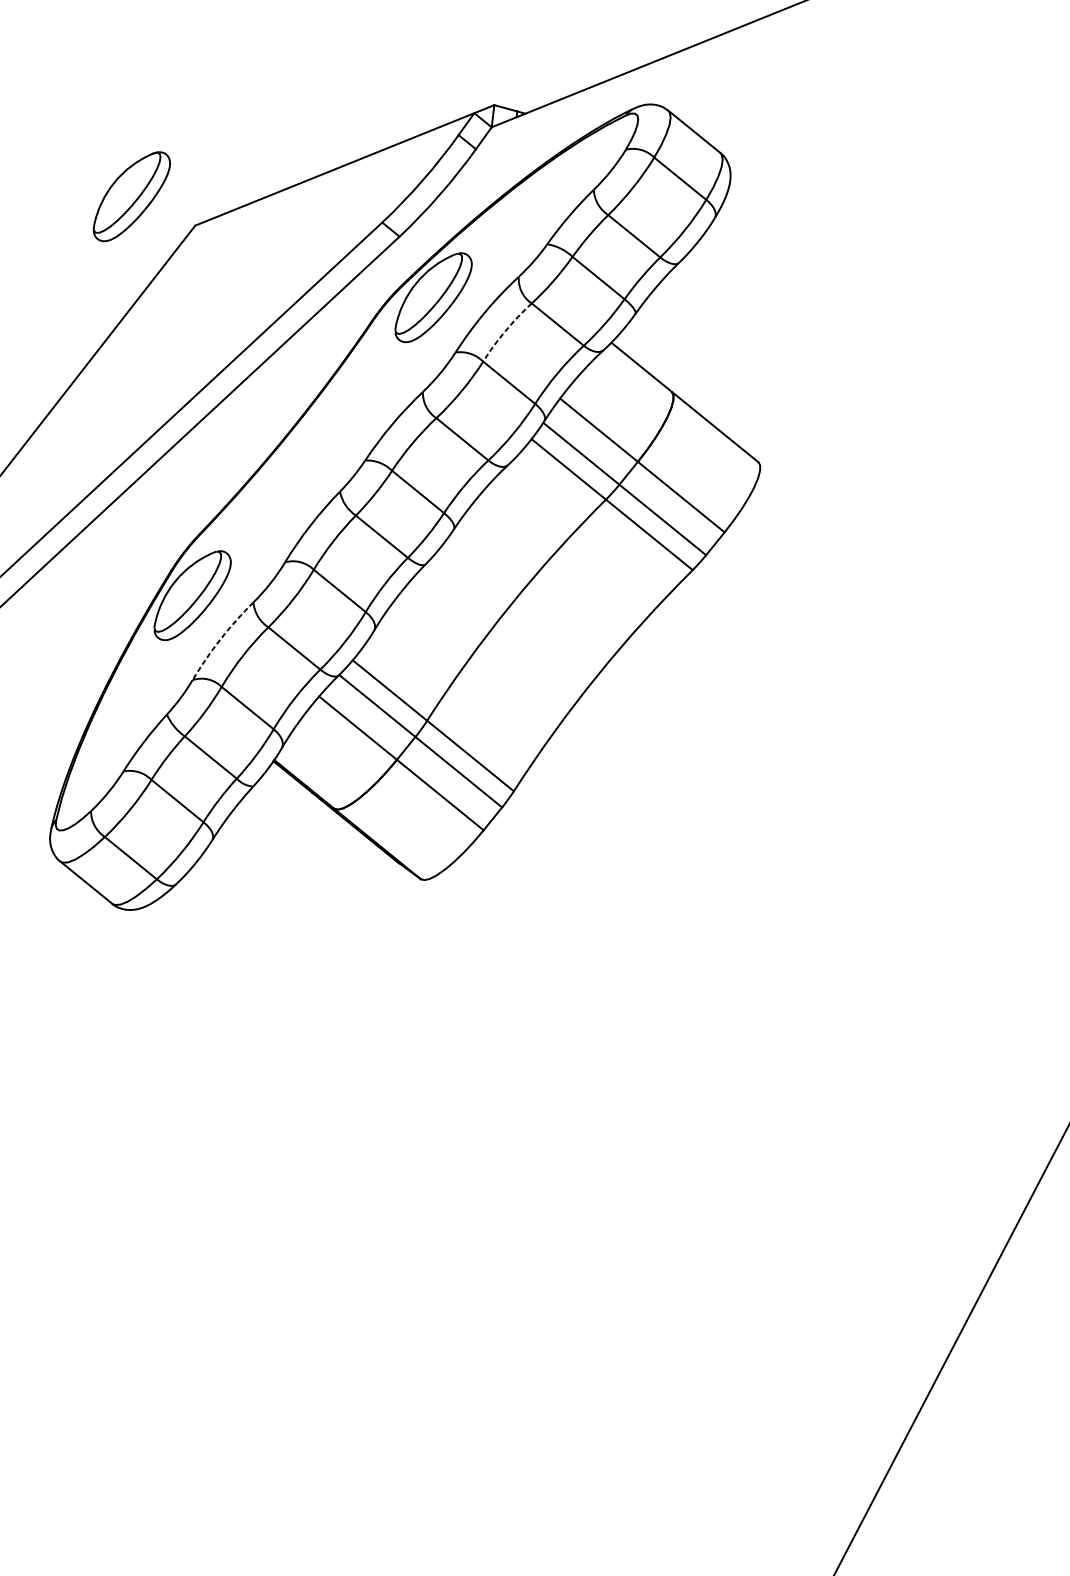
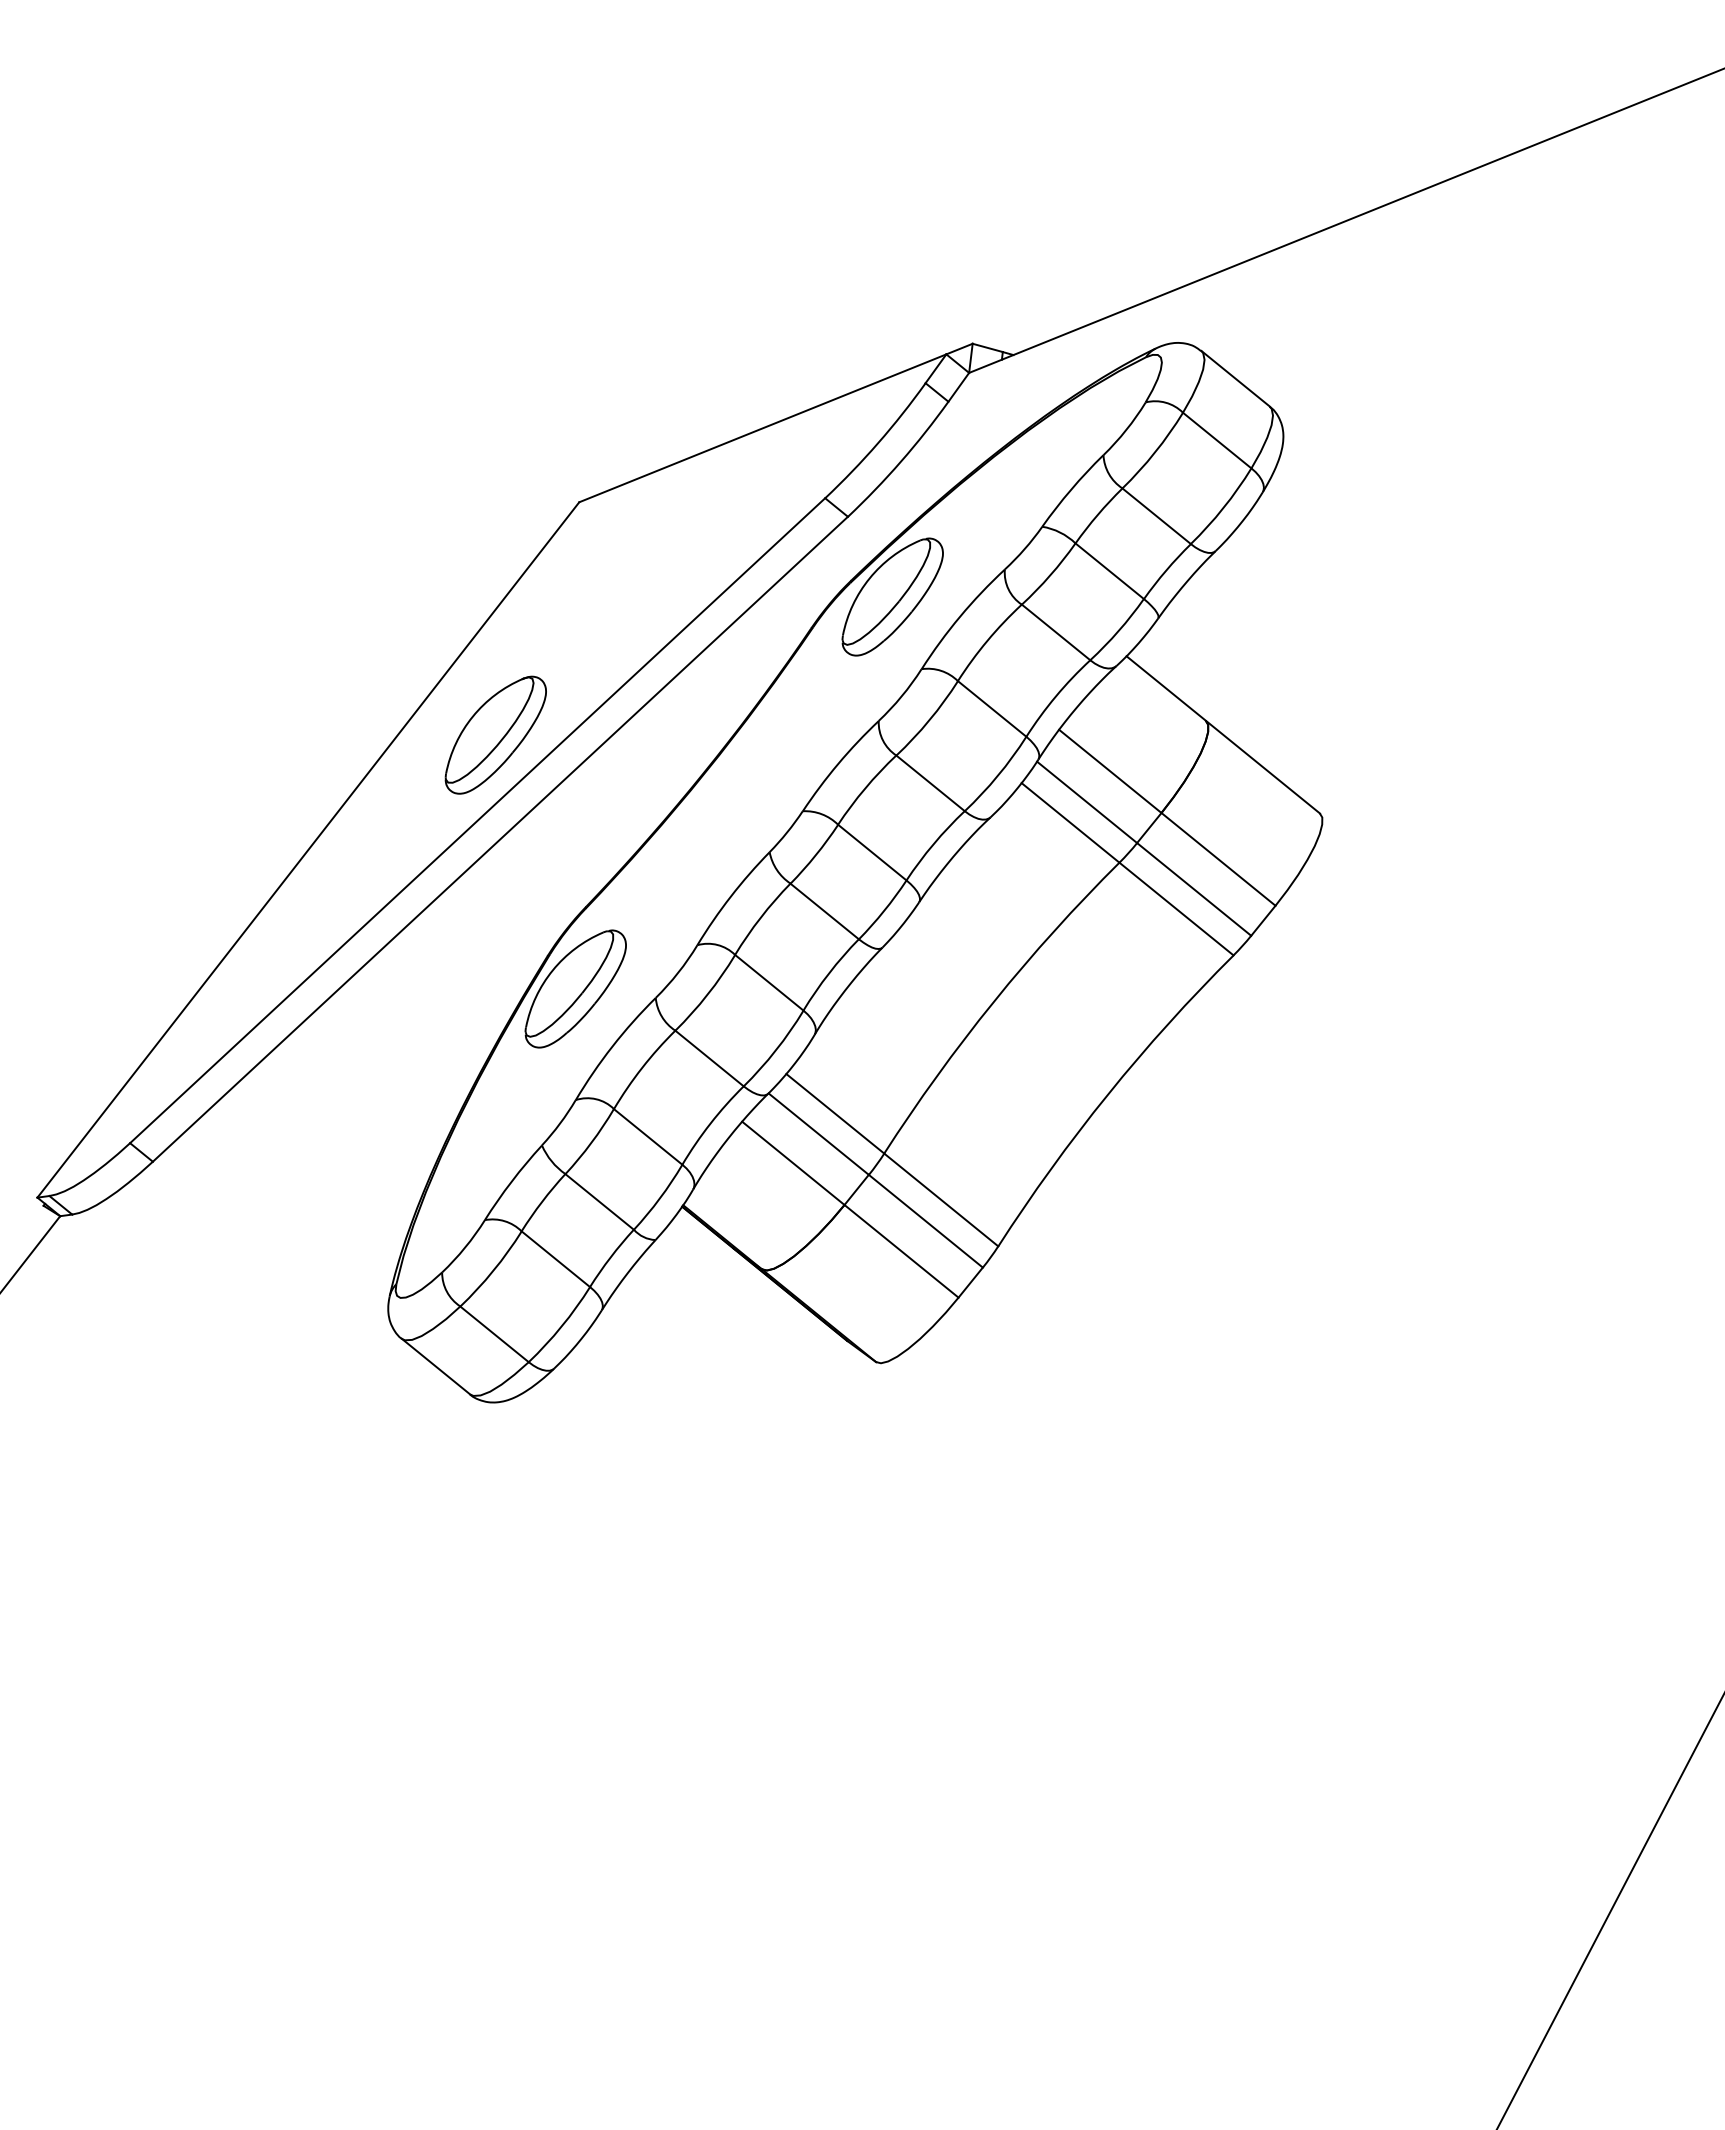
part: (131, 196) -> (495, 734), moved
arc: (505, 330) -> (987, 640), dashed -> solid
arc: (220, 639) -> (612, 1046), dashed -> solid

